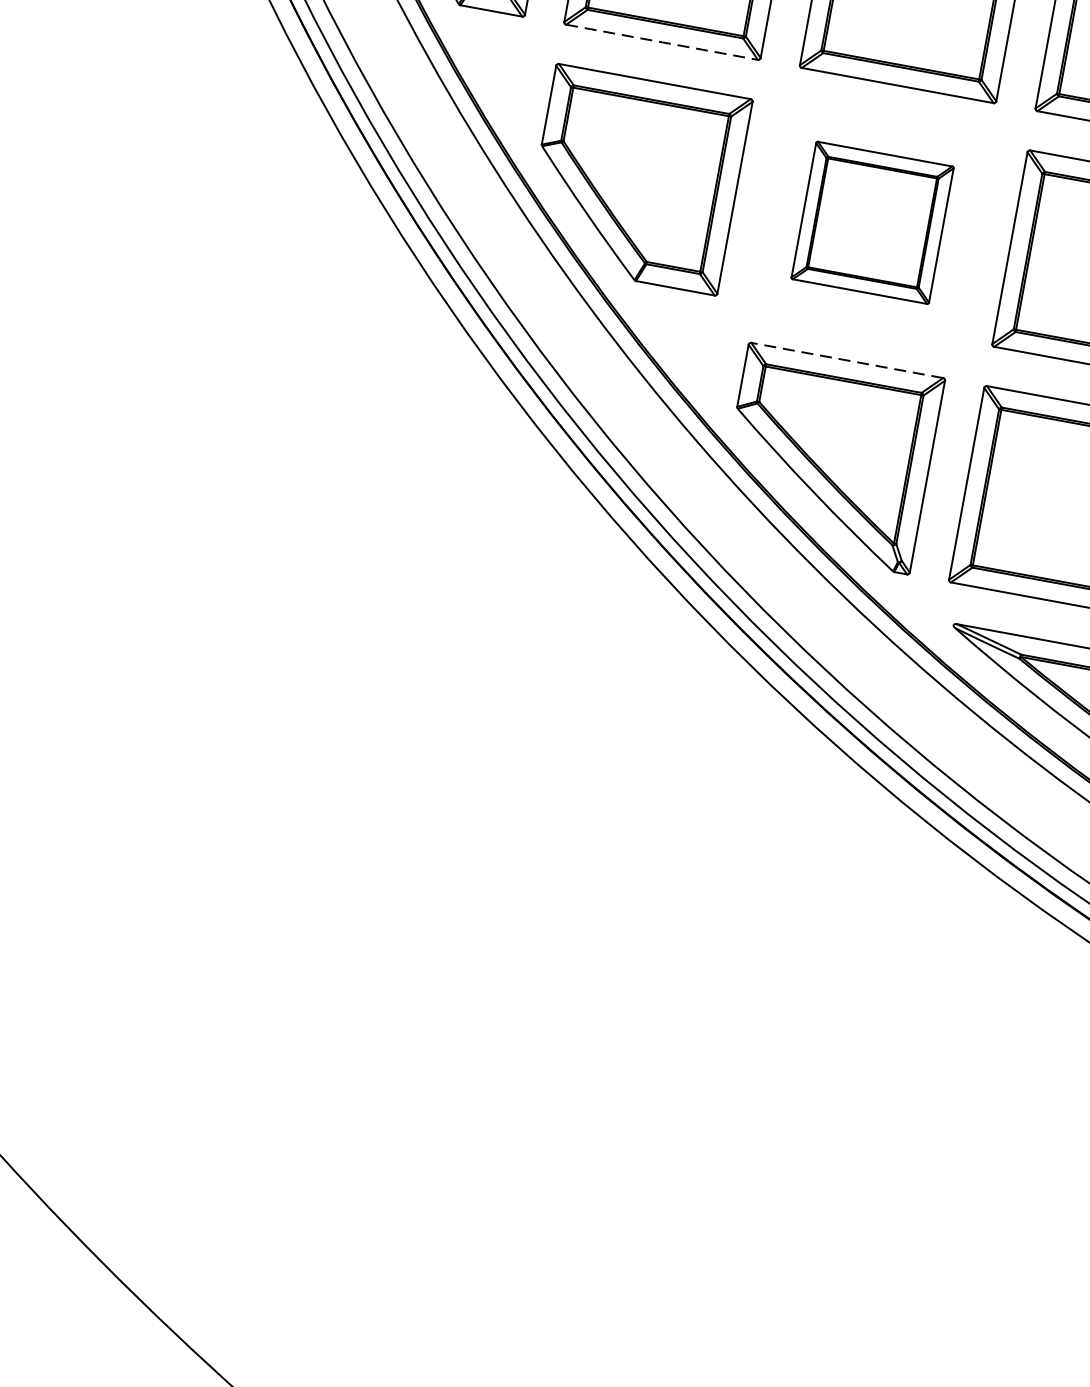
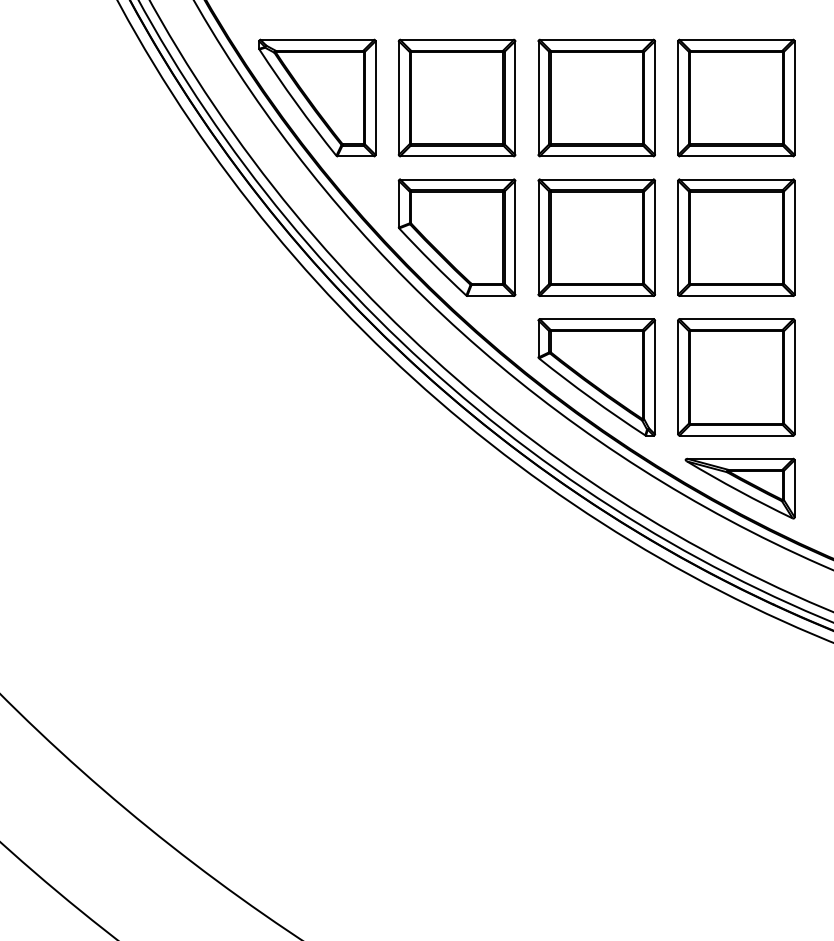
line: (662, 42) -> (457, 156), dashed -> solid
part: (872, 222) -> (596, 237), size x1.43
line: (846, 360) -> (596, 319), dashed -> solid

